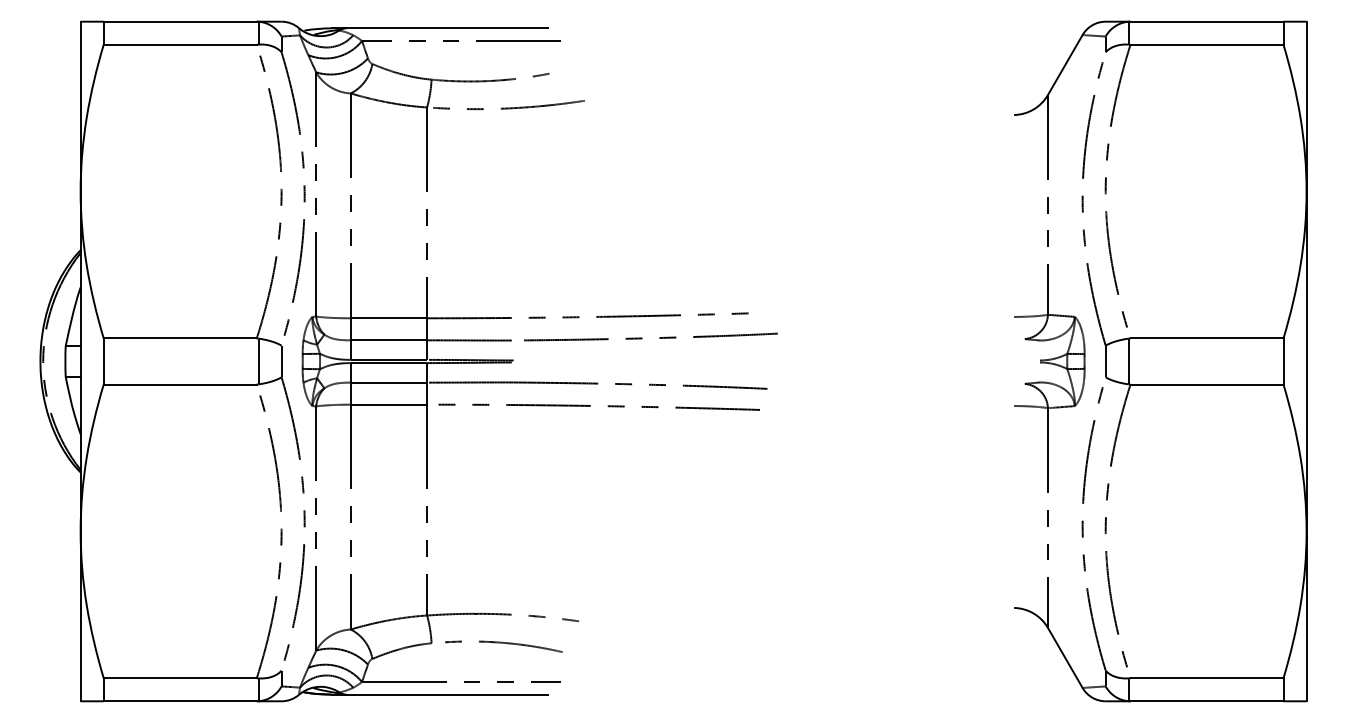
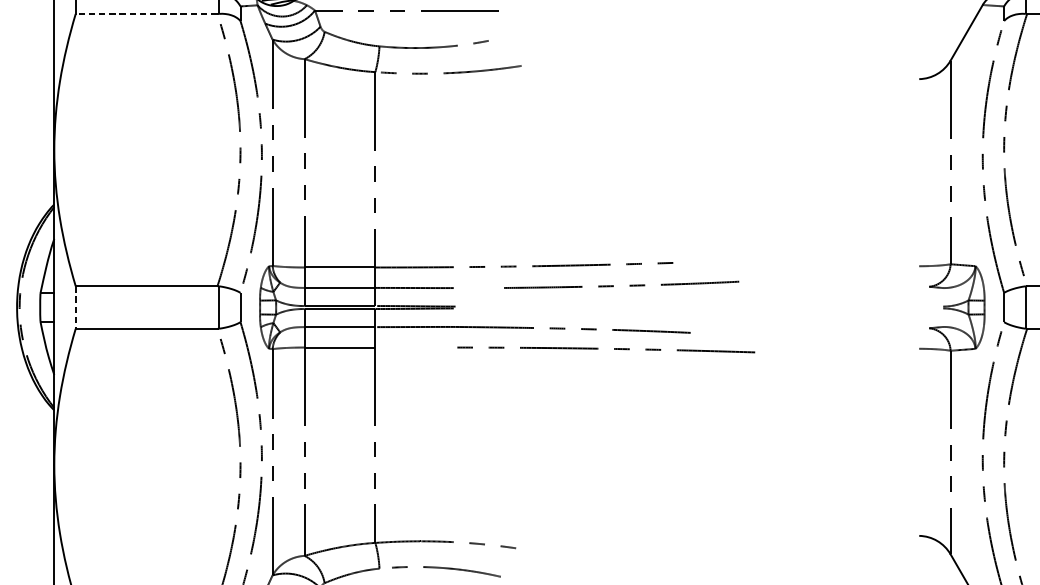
line: (180, 44) -> (146, 13), solid -> dashed
curve: (642, 337) -> (613, 285), moved
line: (103, 361) -> (75, 307), solid -> dashed
curve: (590, 406) -> (598, 349), moved

